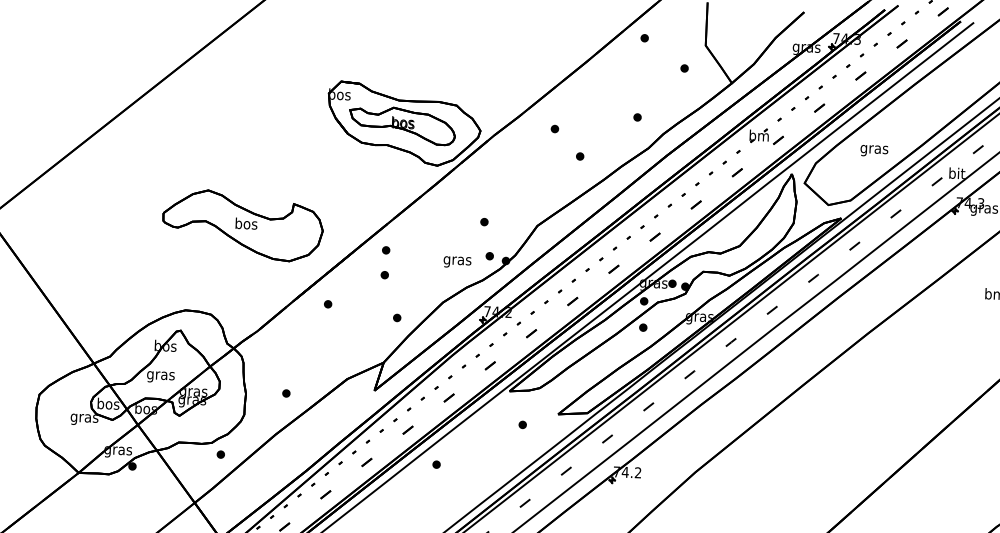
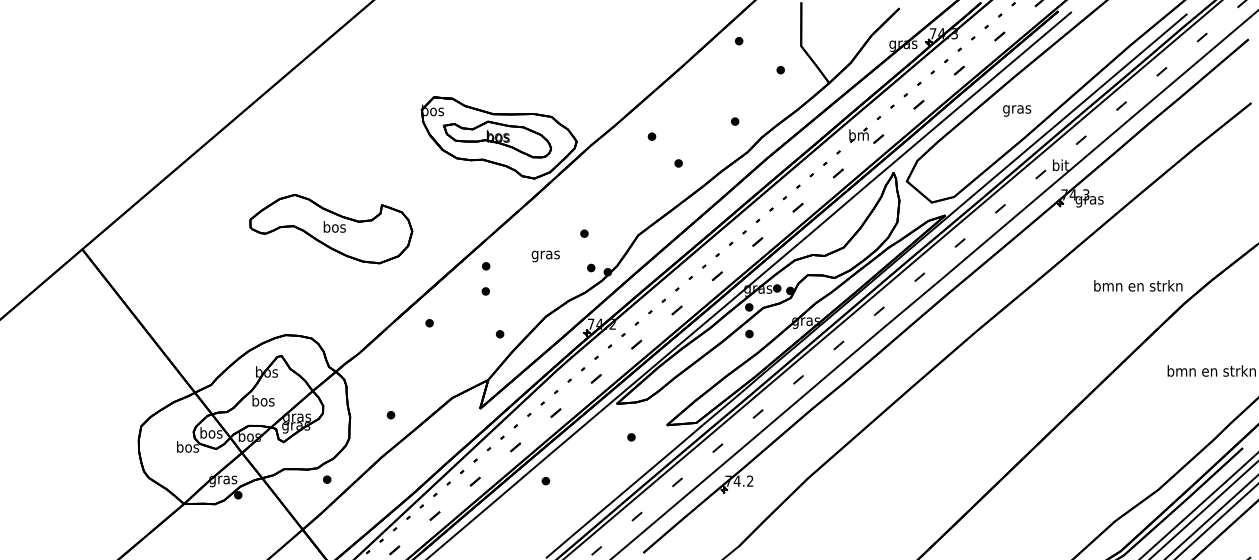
text: (874, 150) -> (1017, 110), moved
part: (243, 226) -> (331, 229), moved
text: (457, 262) -> (545, 256), moved
text: (161, 375) -> (263, 402), gras -> bos
text: (84, 418) -> (187, 448), gras -> bos

